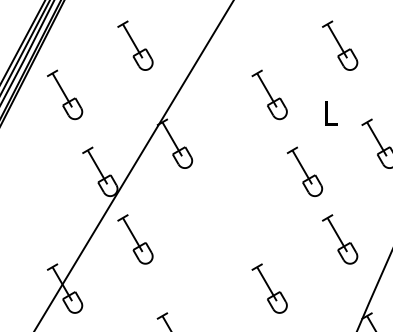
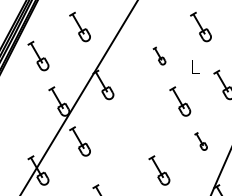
part: (270, 94) -> (159, 55), size x0.6
part: (339, 239) -> (200, 141), size x0.6

